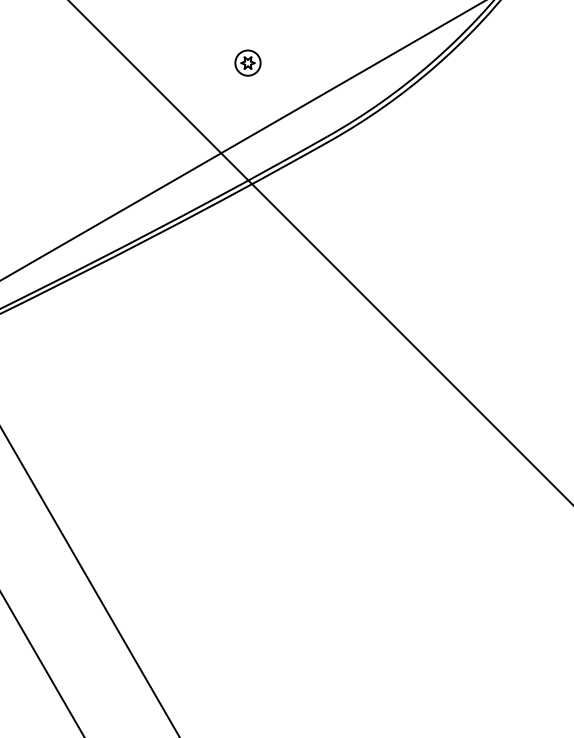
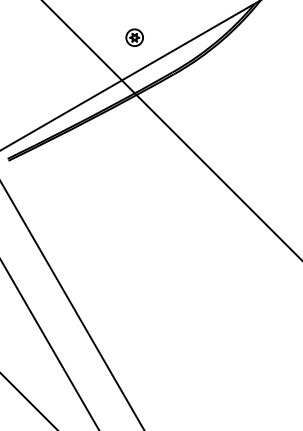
part: (247, 62) -> (134, 37), size x1.4

